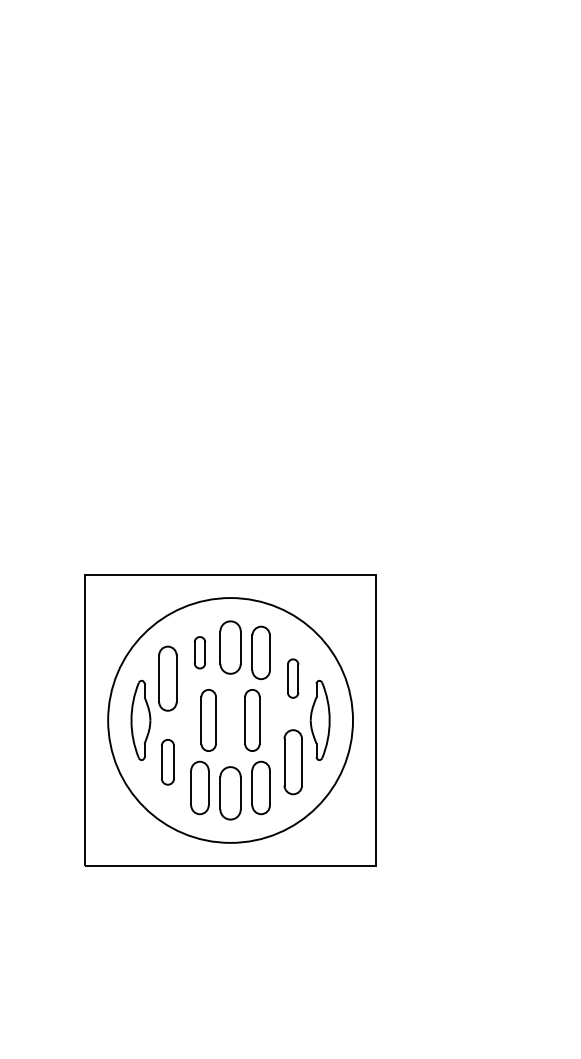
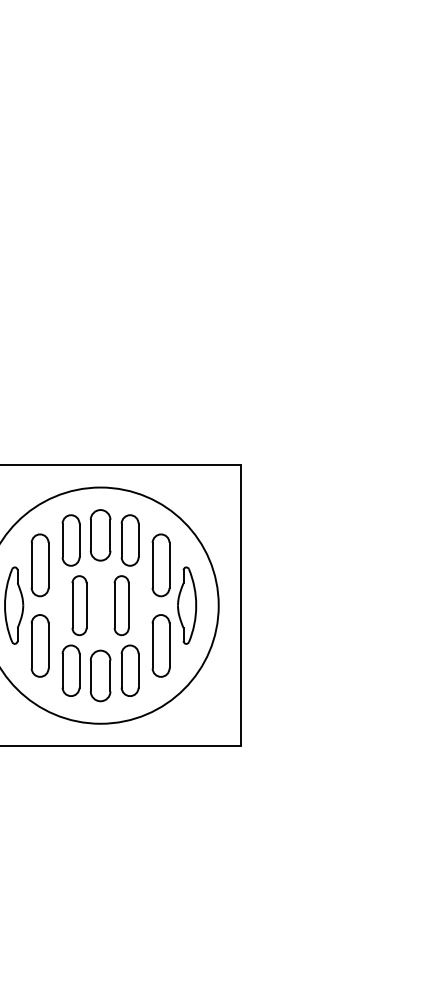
part: (199, 652) -> (70, 540), size x1.67
part: (292, 678) -> (160, 565), size x1.67
part: (167, 762) -> (39, 646), size x1.43

